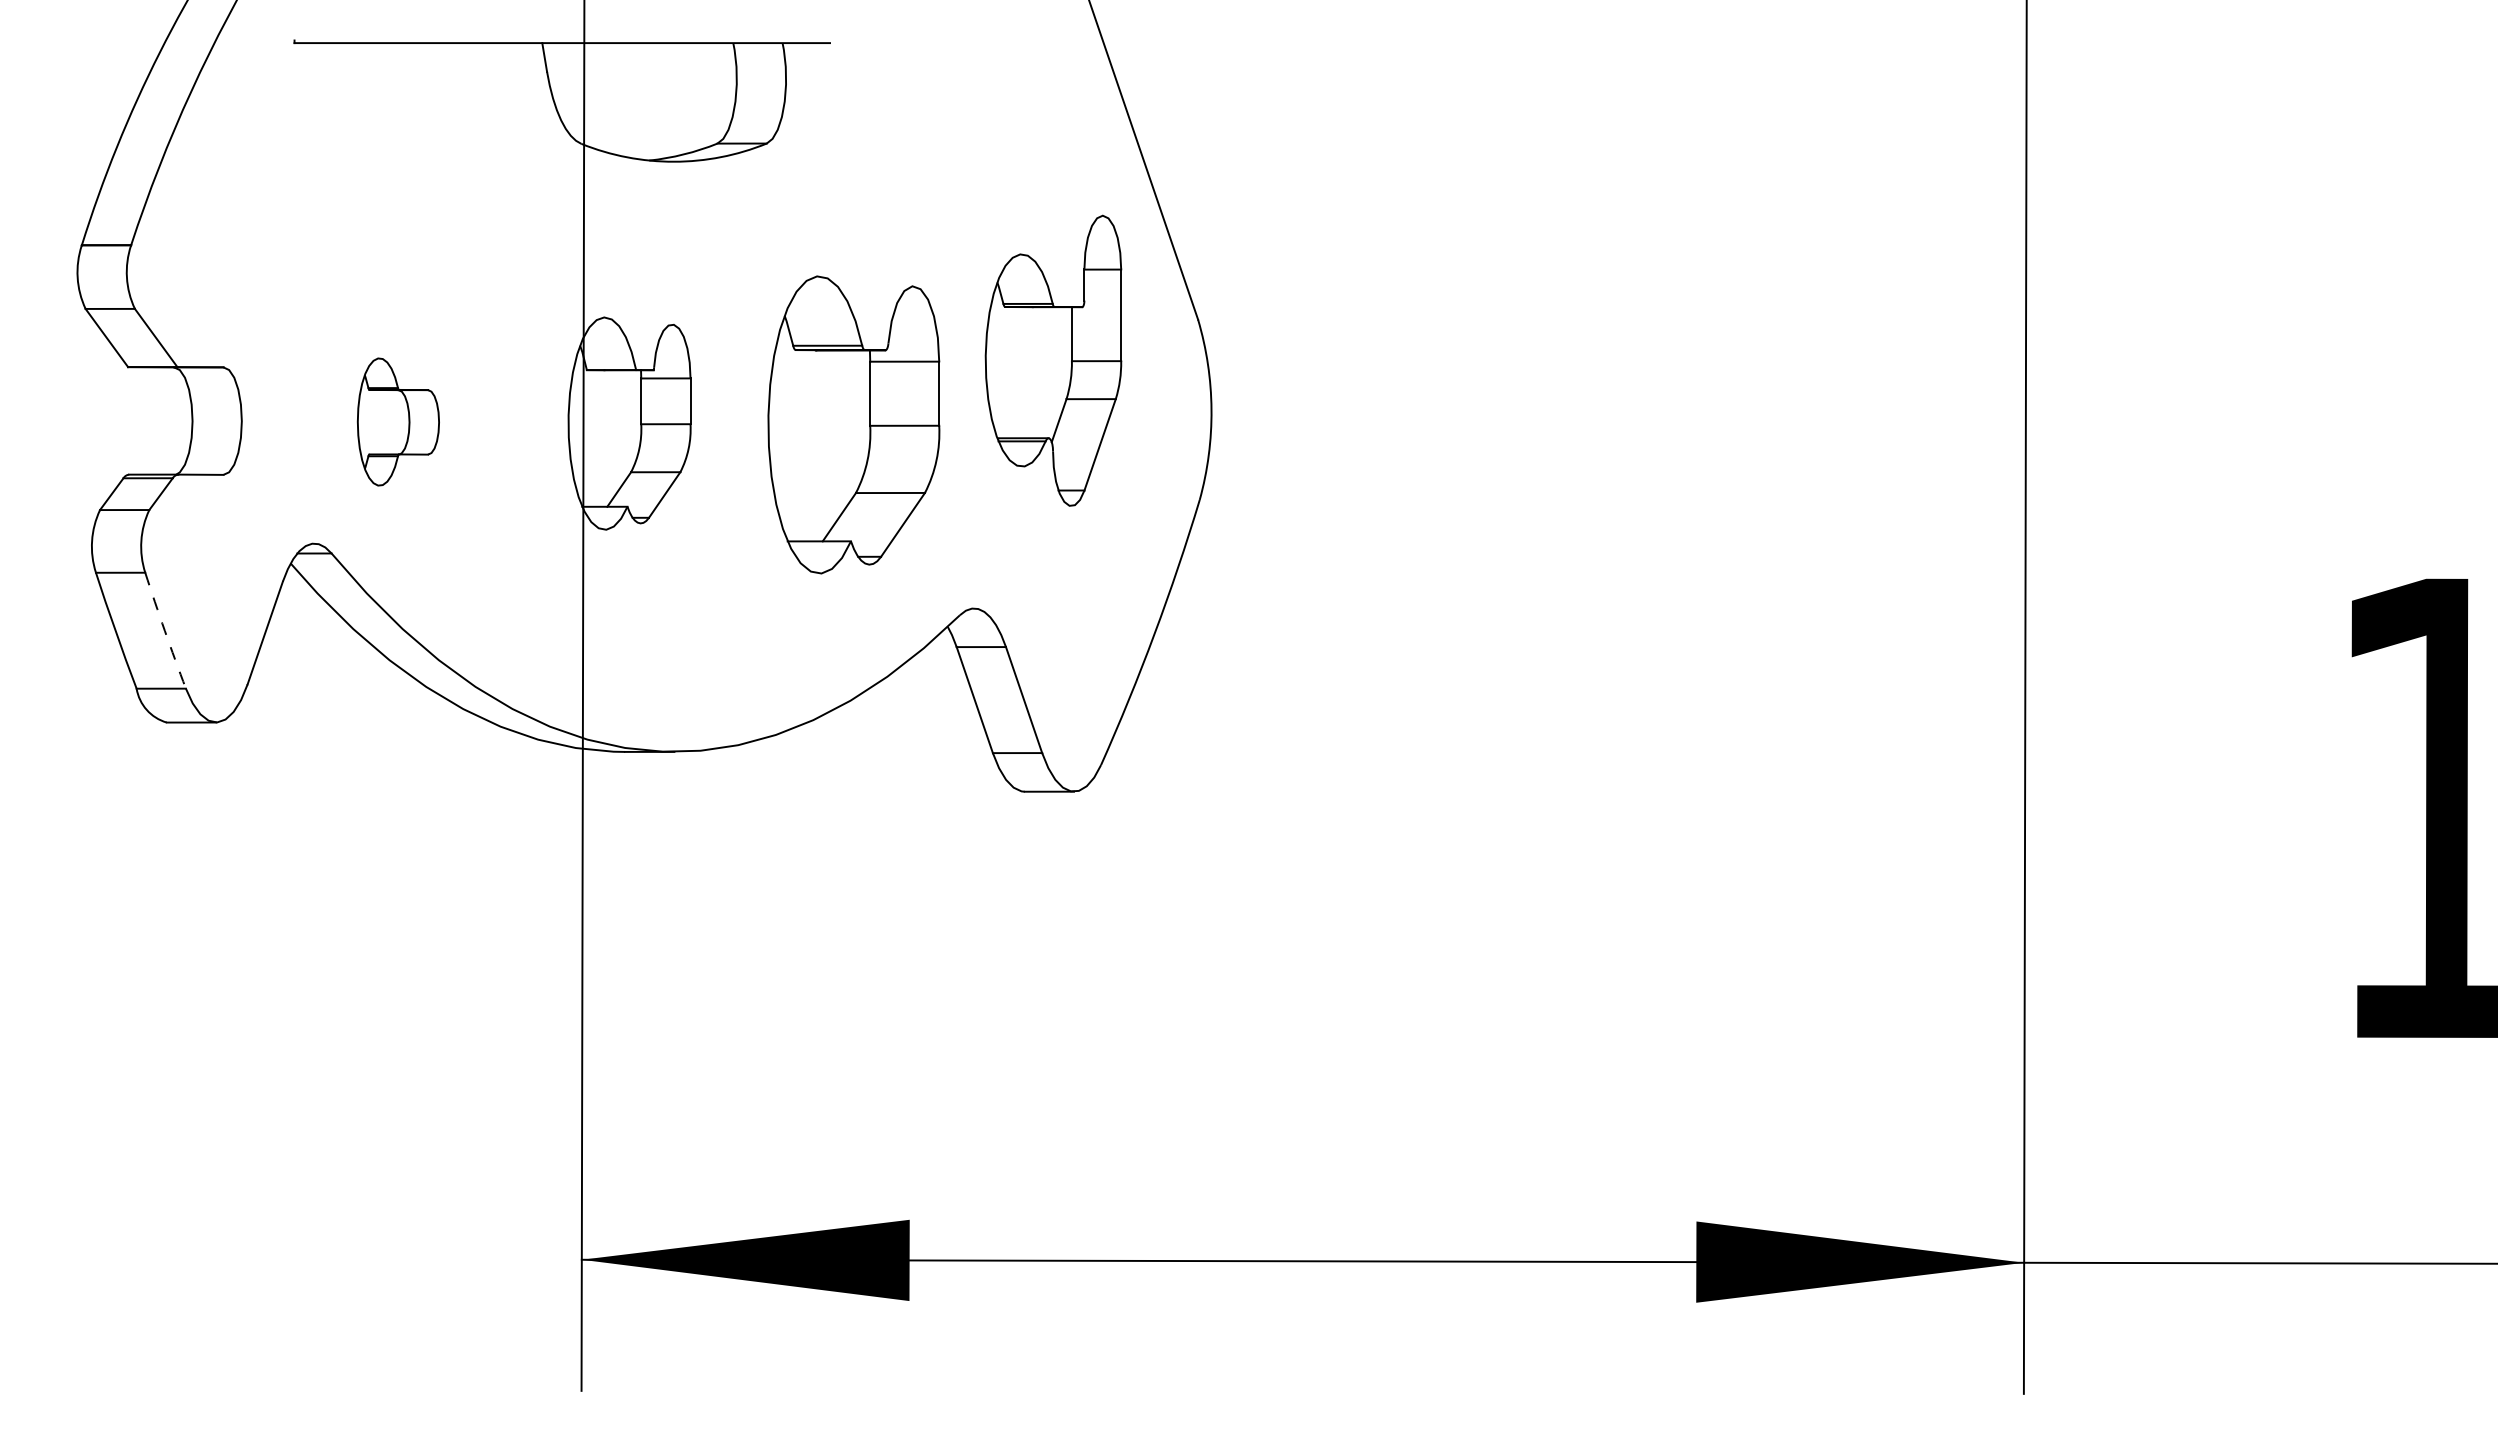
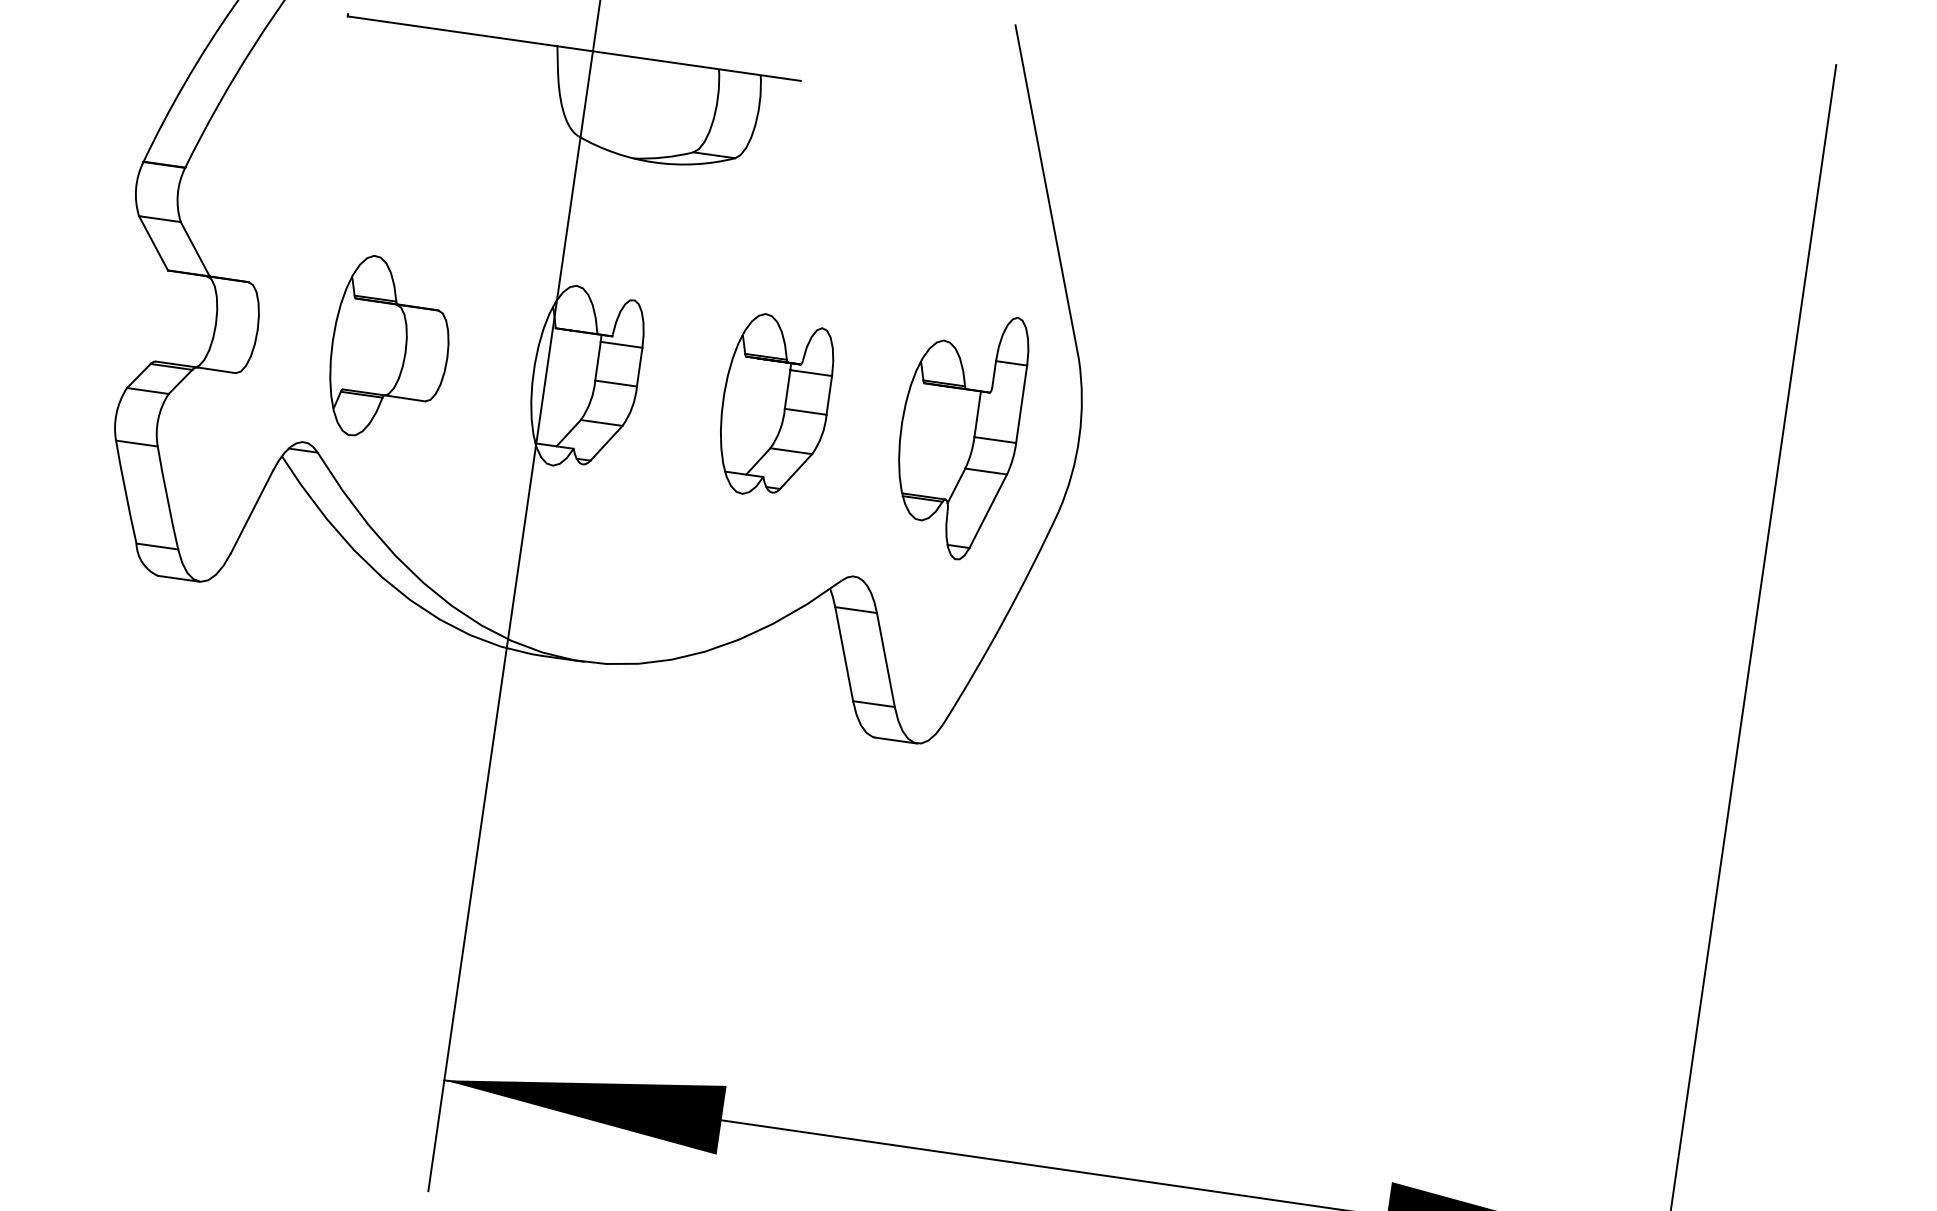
part: (1053, 360) -> (958, 434), moved
part: (398, 421) -> (390, 349), size x1.67
part: (853, 425) -> (774, 407), size x0.71
arc: (164, 630) -> (167, 497), dashed -> solid

